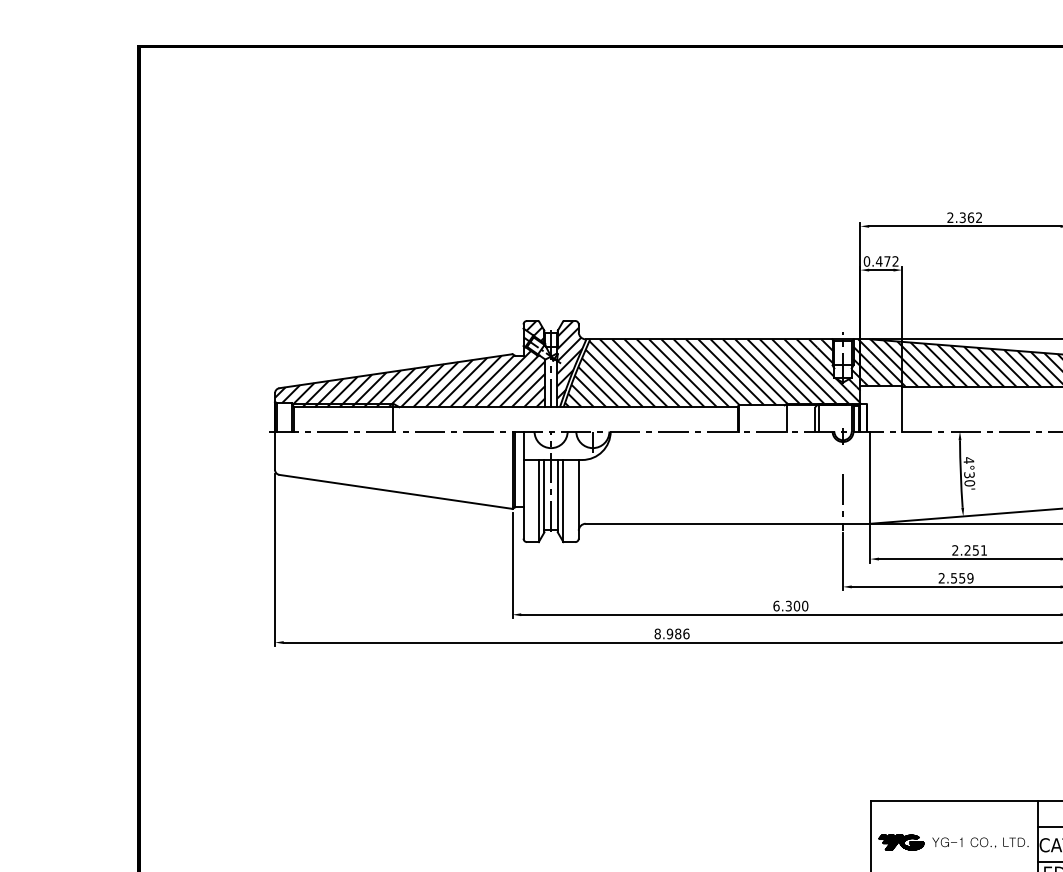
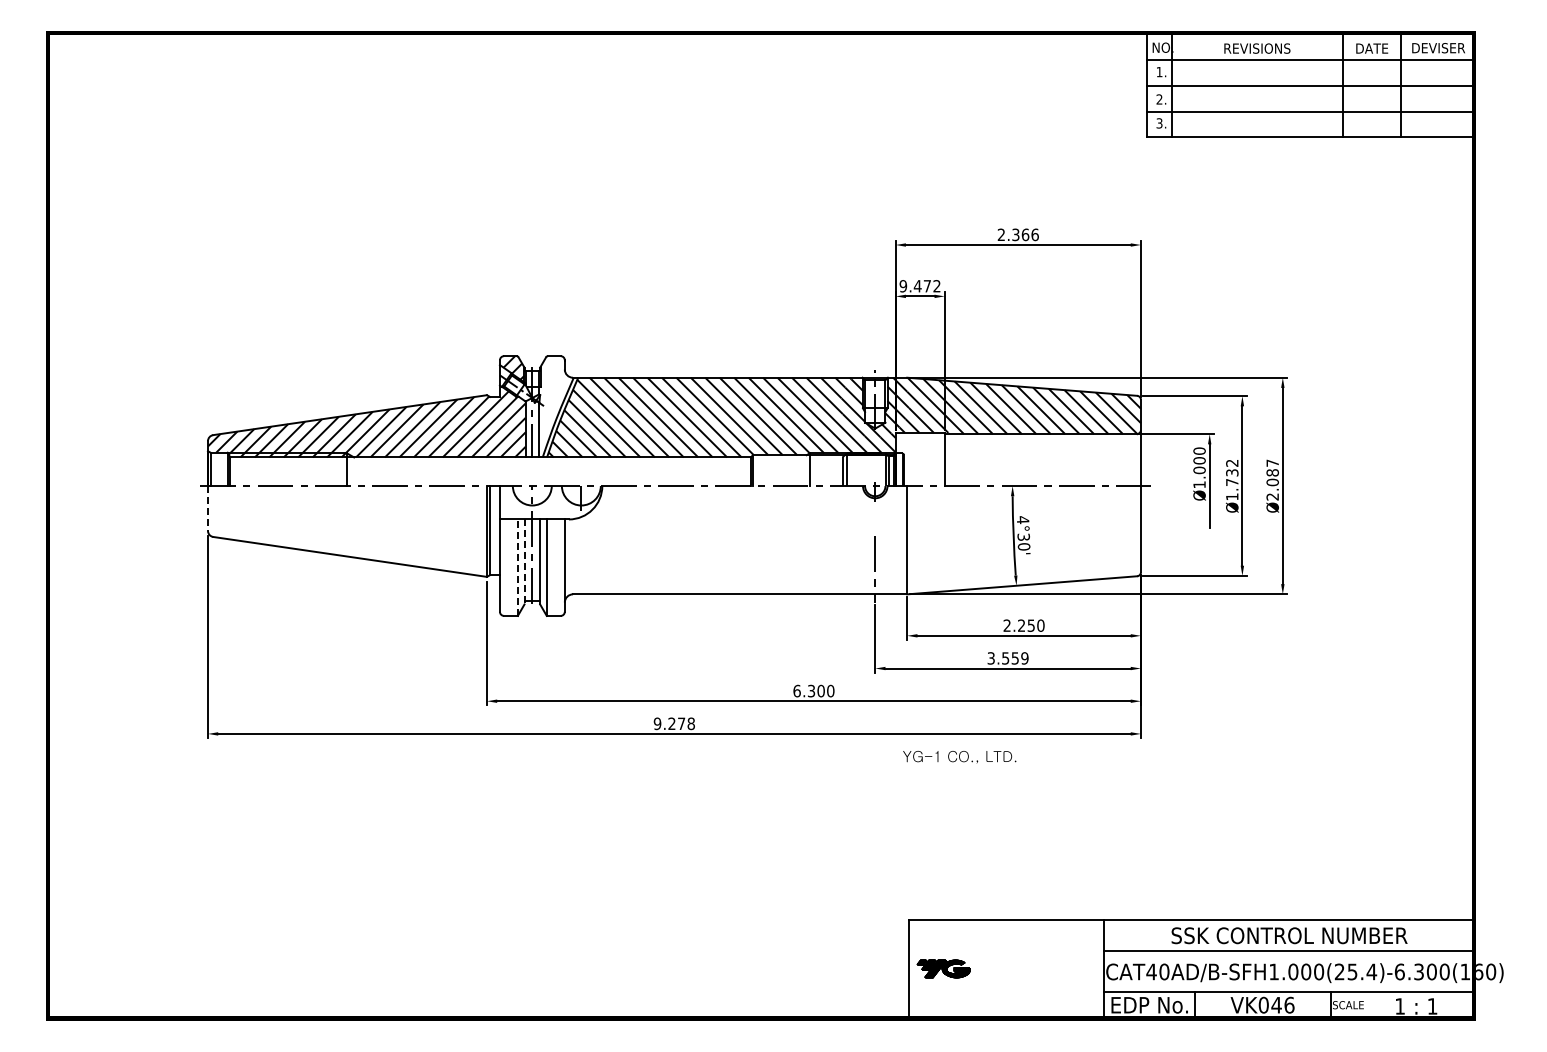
text: (978, 217) -> (1034, 234), 2.362 -> 2.366
text: (866, 261) -> (902, 286), 0.472 -> 9.472
hatch: (569, 359) -> (554, 401), removed
line: (274, 450) -> (207, 508), solid -> dashed
line: (544, 496) -> (524, 562), solid -> dashed
line: (538, 500) -> (517, 567), solid -> dashed
text: (983, 550) -> (1040, 625), 2.251 -> 2.250
text: (941, 578) -> (990, 658), 2.559 -> 3.559
text: (672, 633) -> (674, 723), 8.986 -> 9.278
text: (980, 843) -> (959, 757), moved

